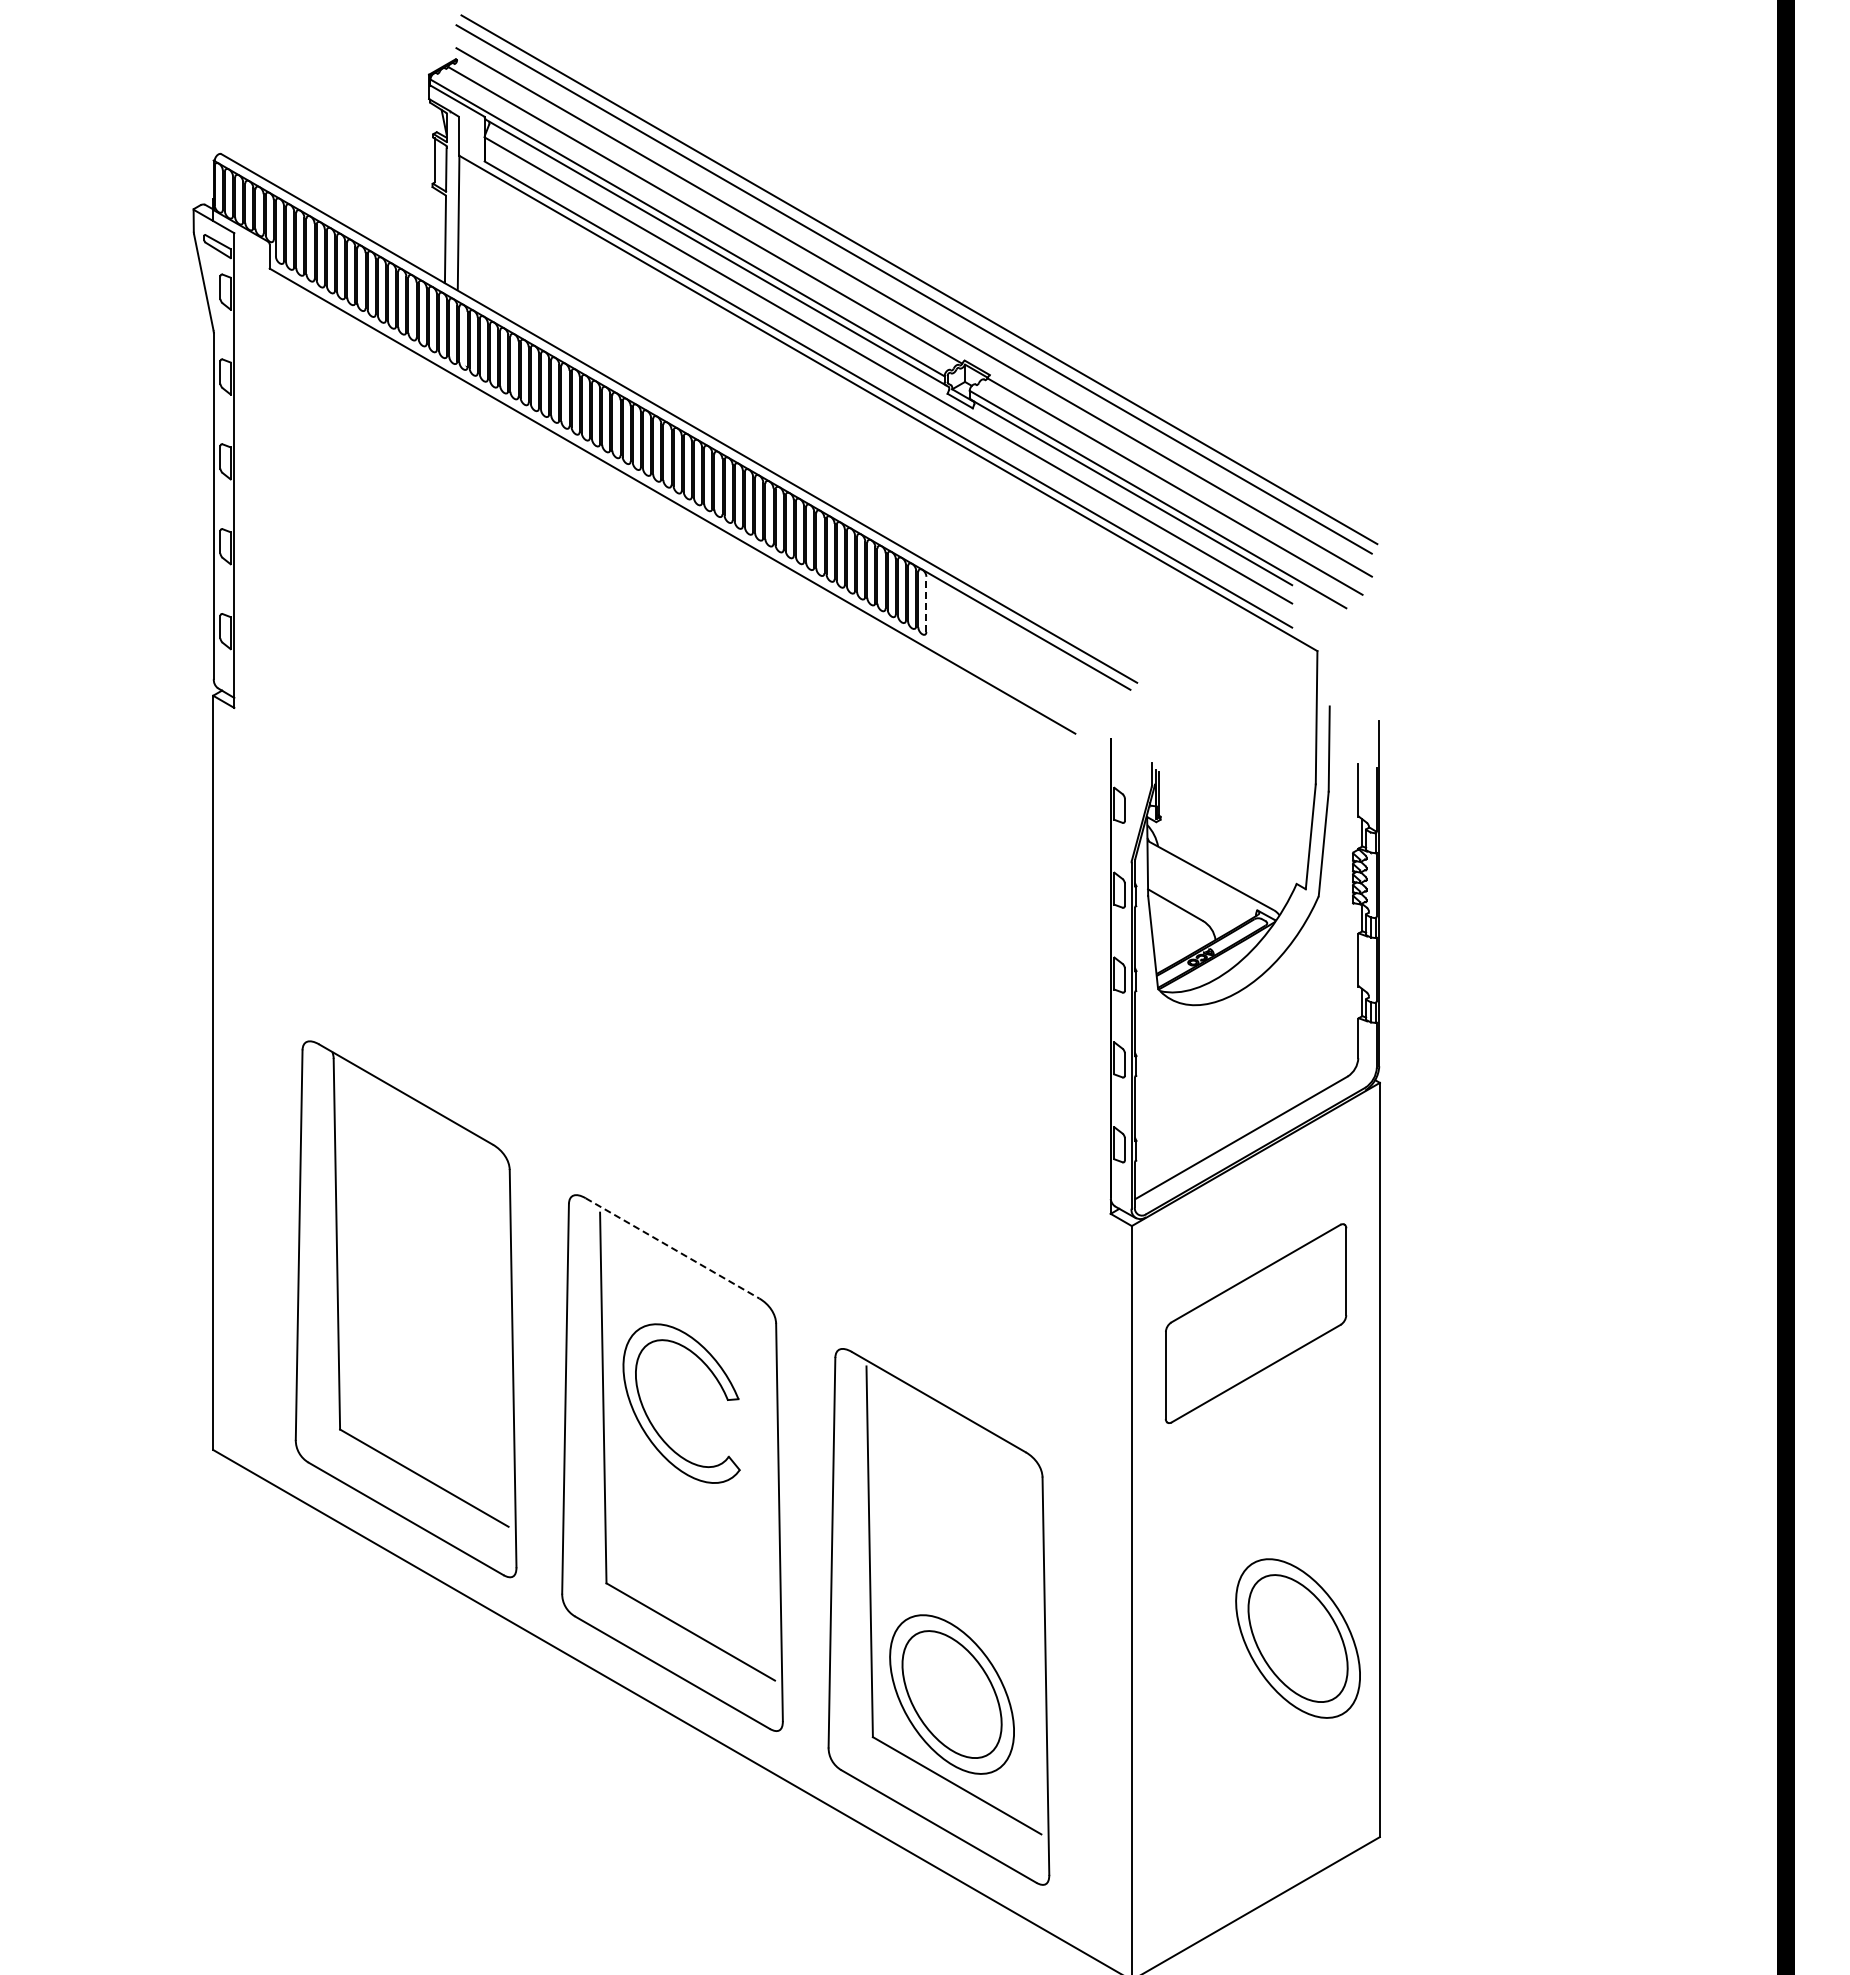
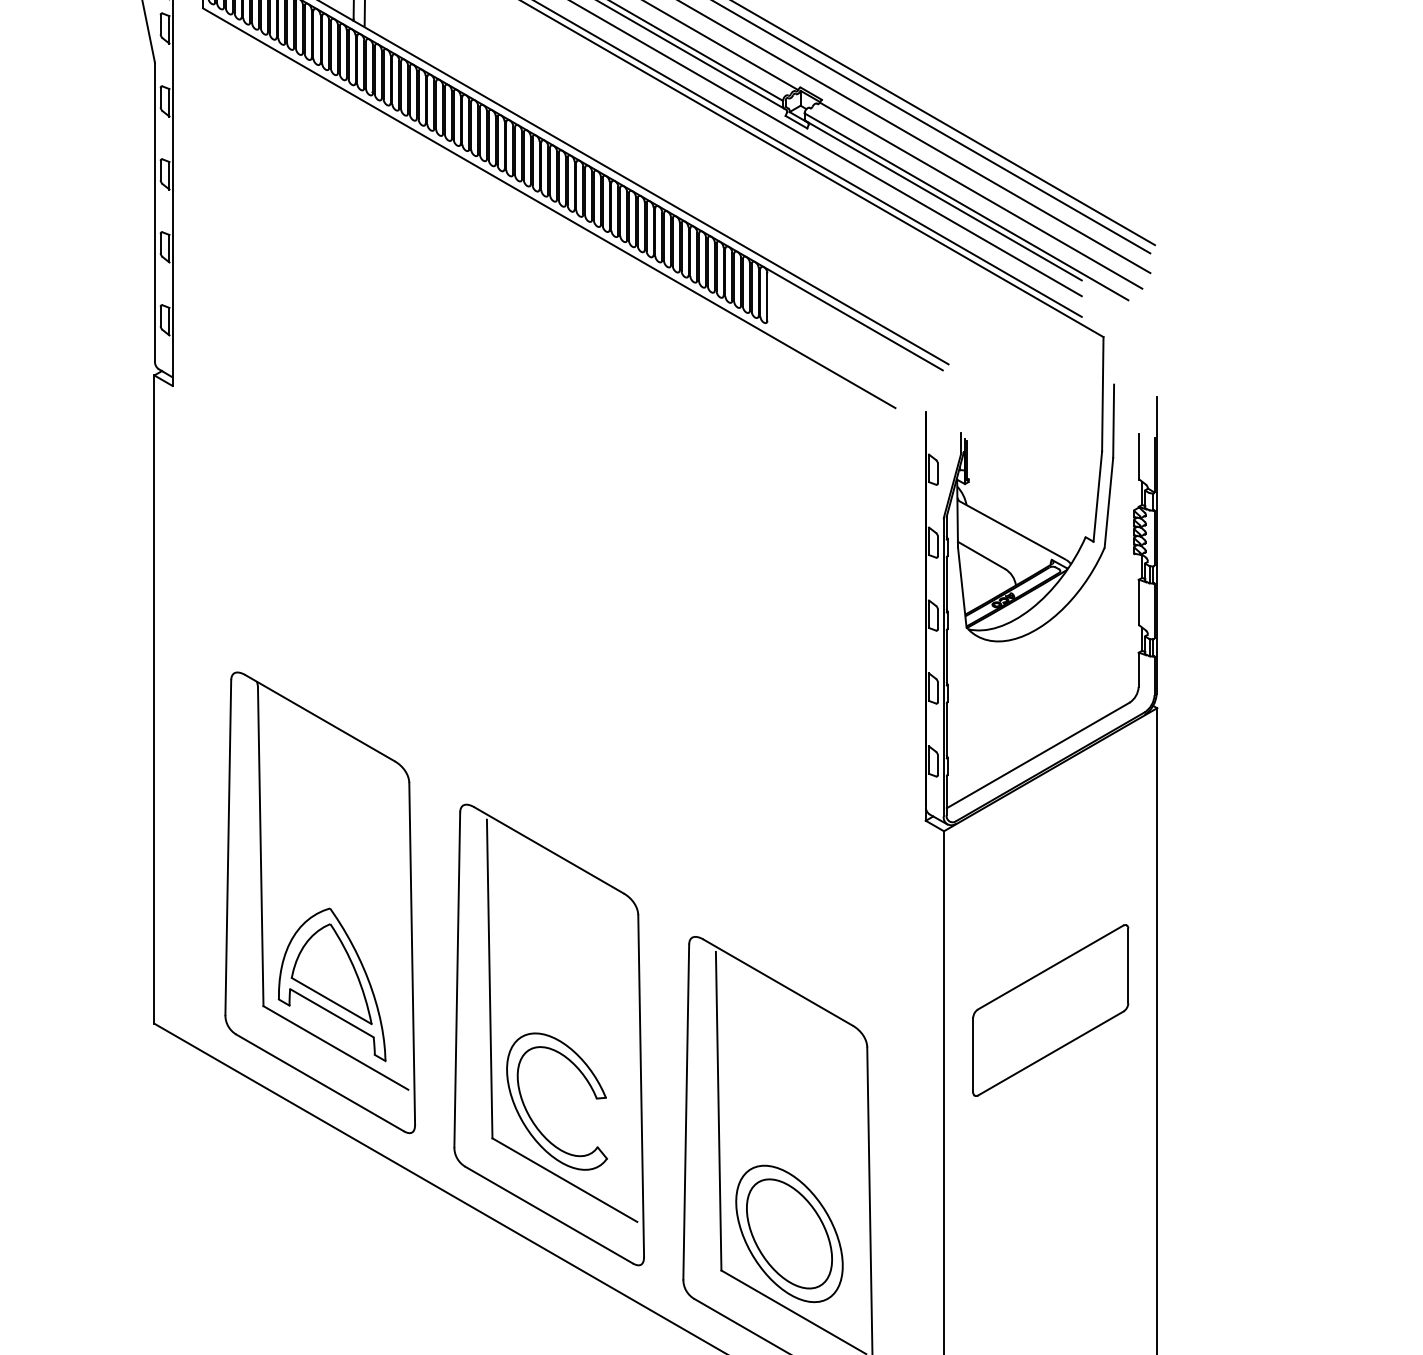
line: (926, 604) -> (767, 297), dashed -> solid
line: (672, 1248) -> (549, 850), dashed -> solid
part: (1255, 1323) -> (1050, 1010), moved
part: (420, 1404) -> (332, 984), added
part: (652, 1423) -> (532, 1118), moved
part: (1297, 1638) -> (1086, 1185), removed

